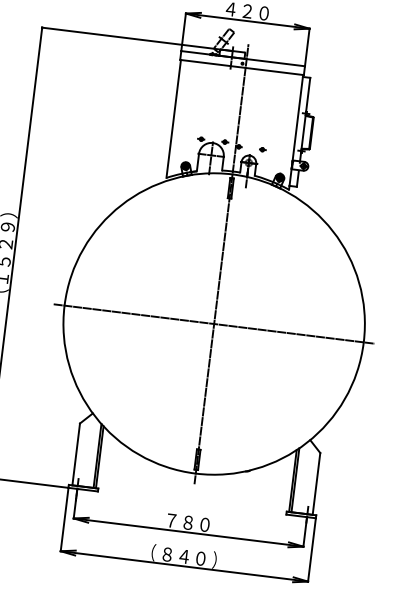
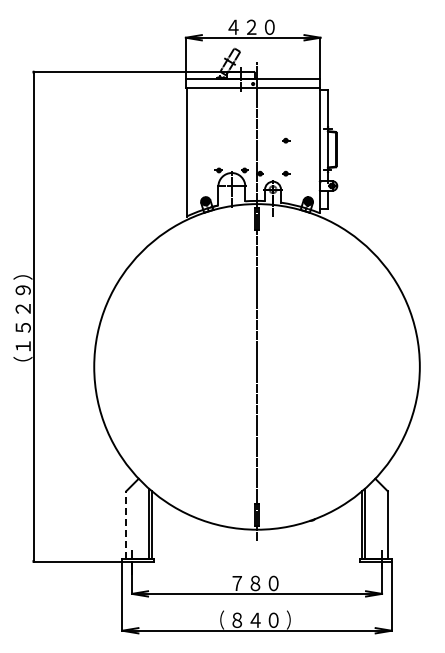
part: (266, 119) -> (286, 140), added
line: (213, 323) -> (256, 366), removed
line: (76, 454) -> (126, 524), solid -> dashed

